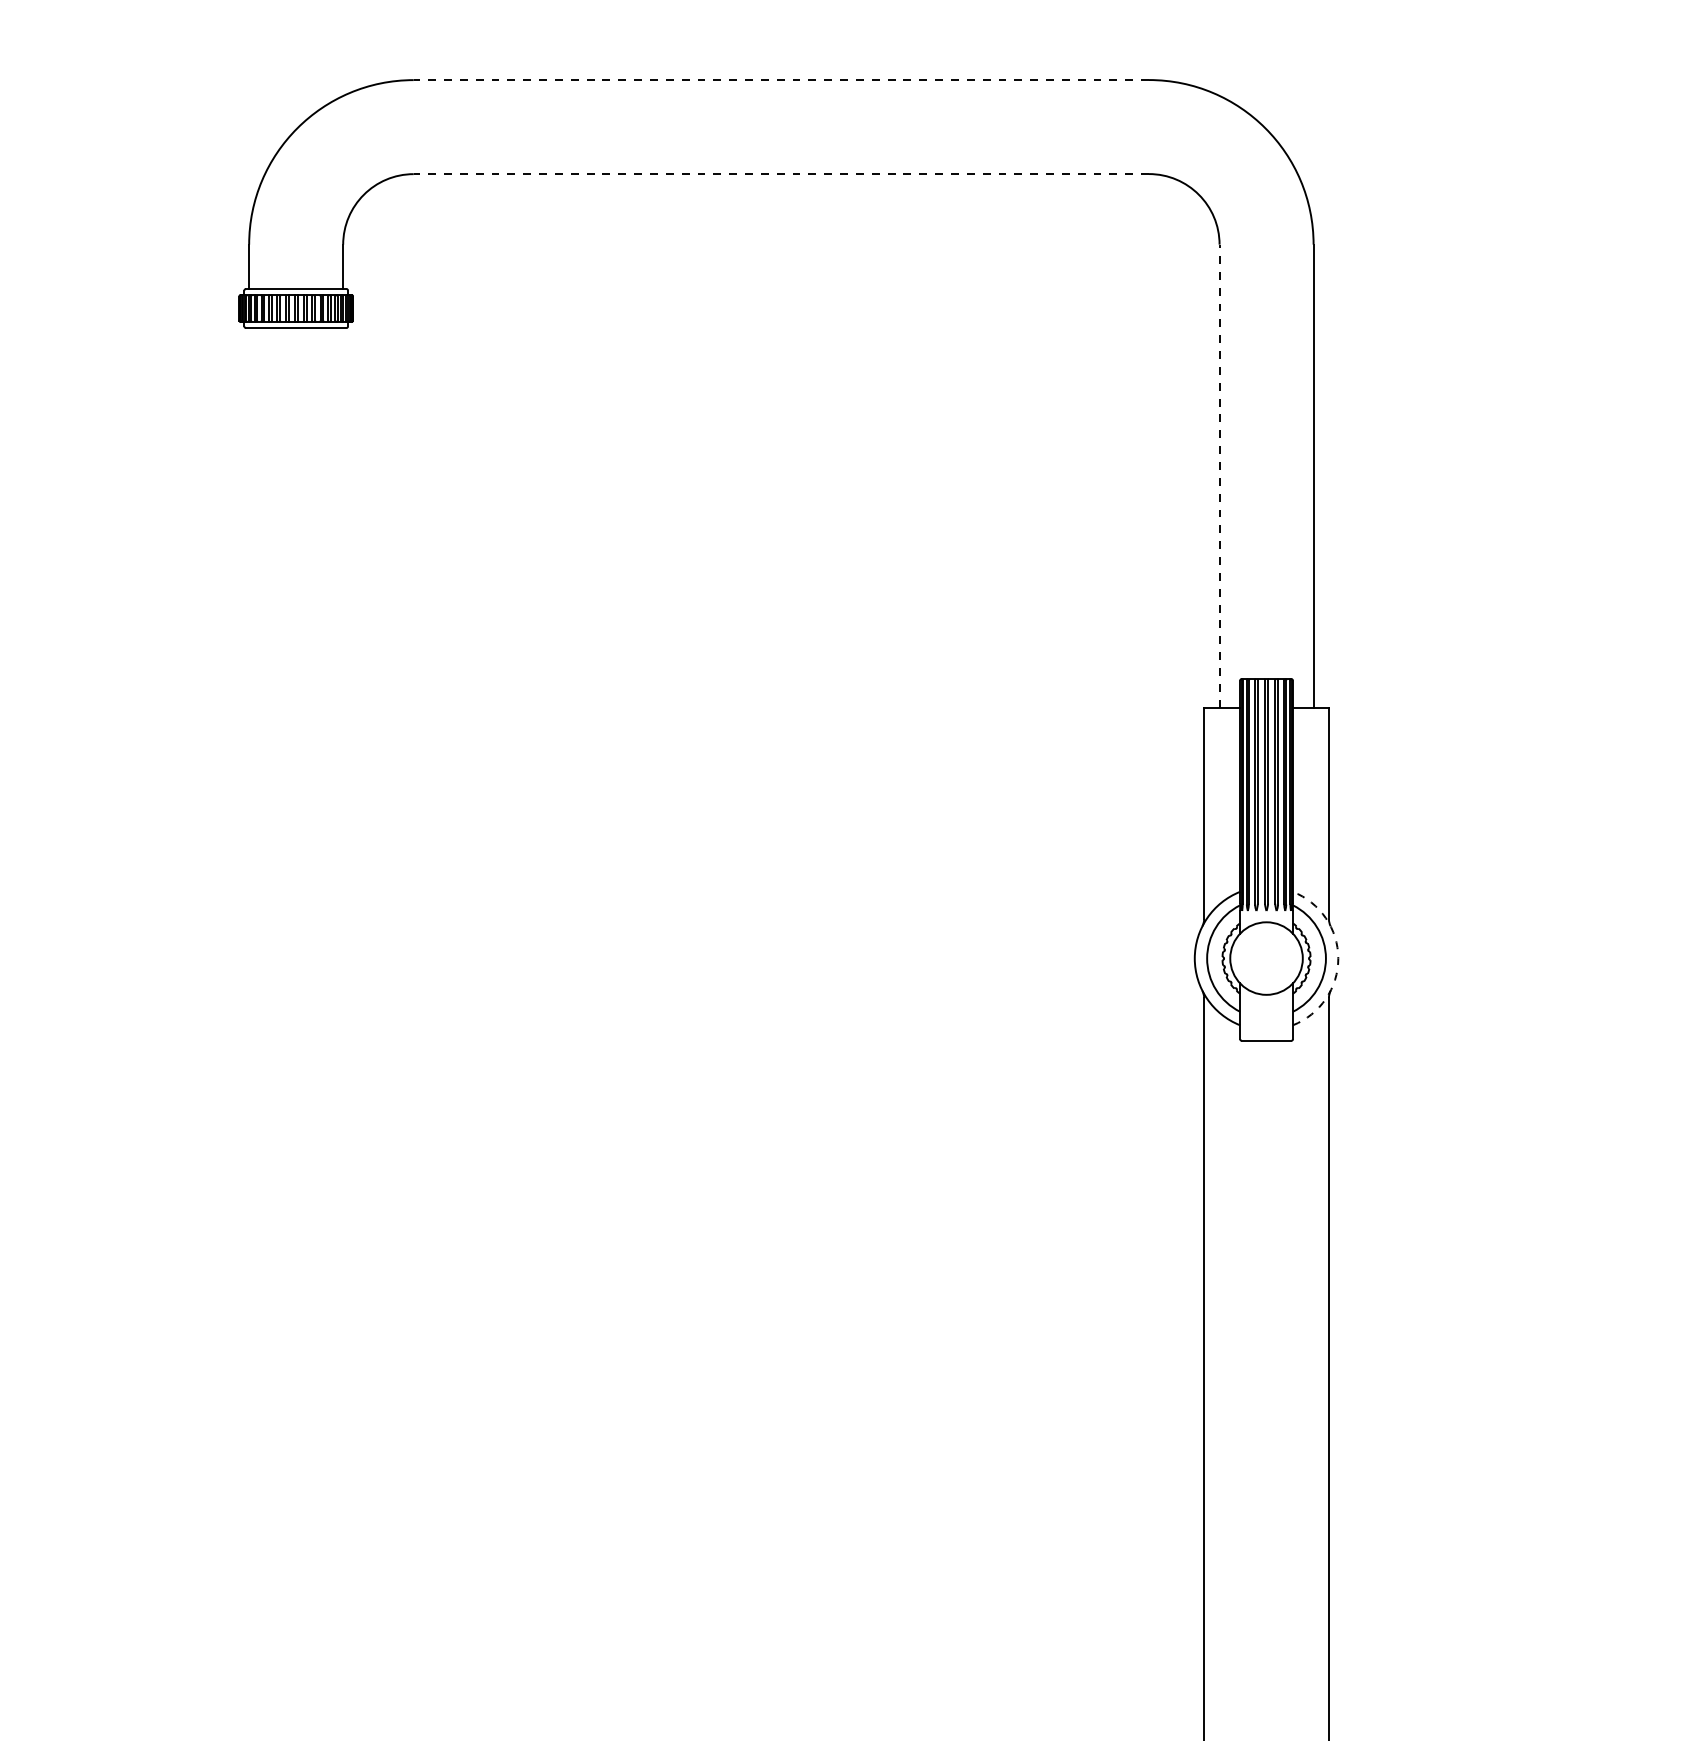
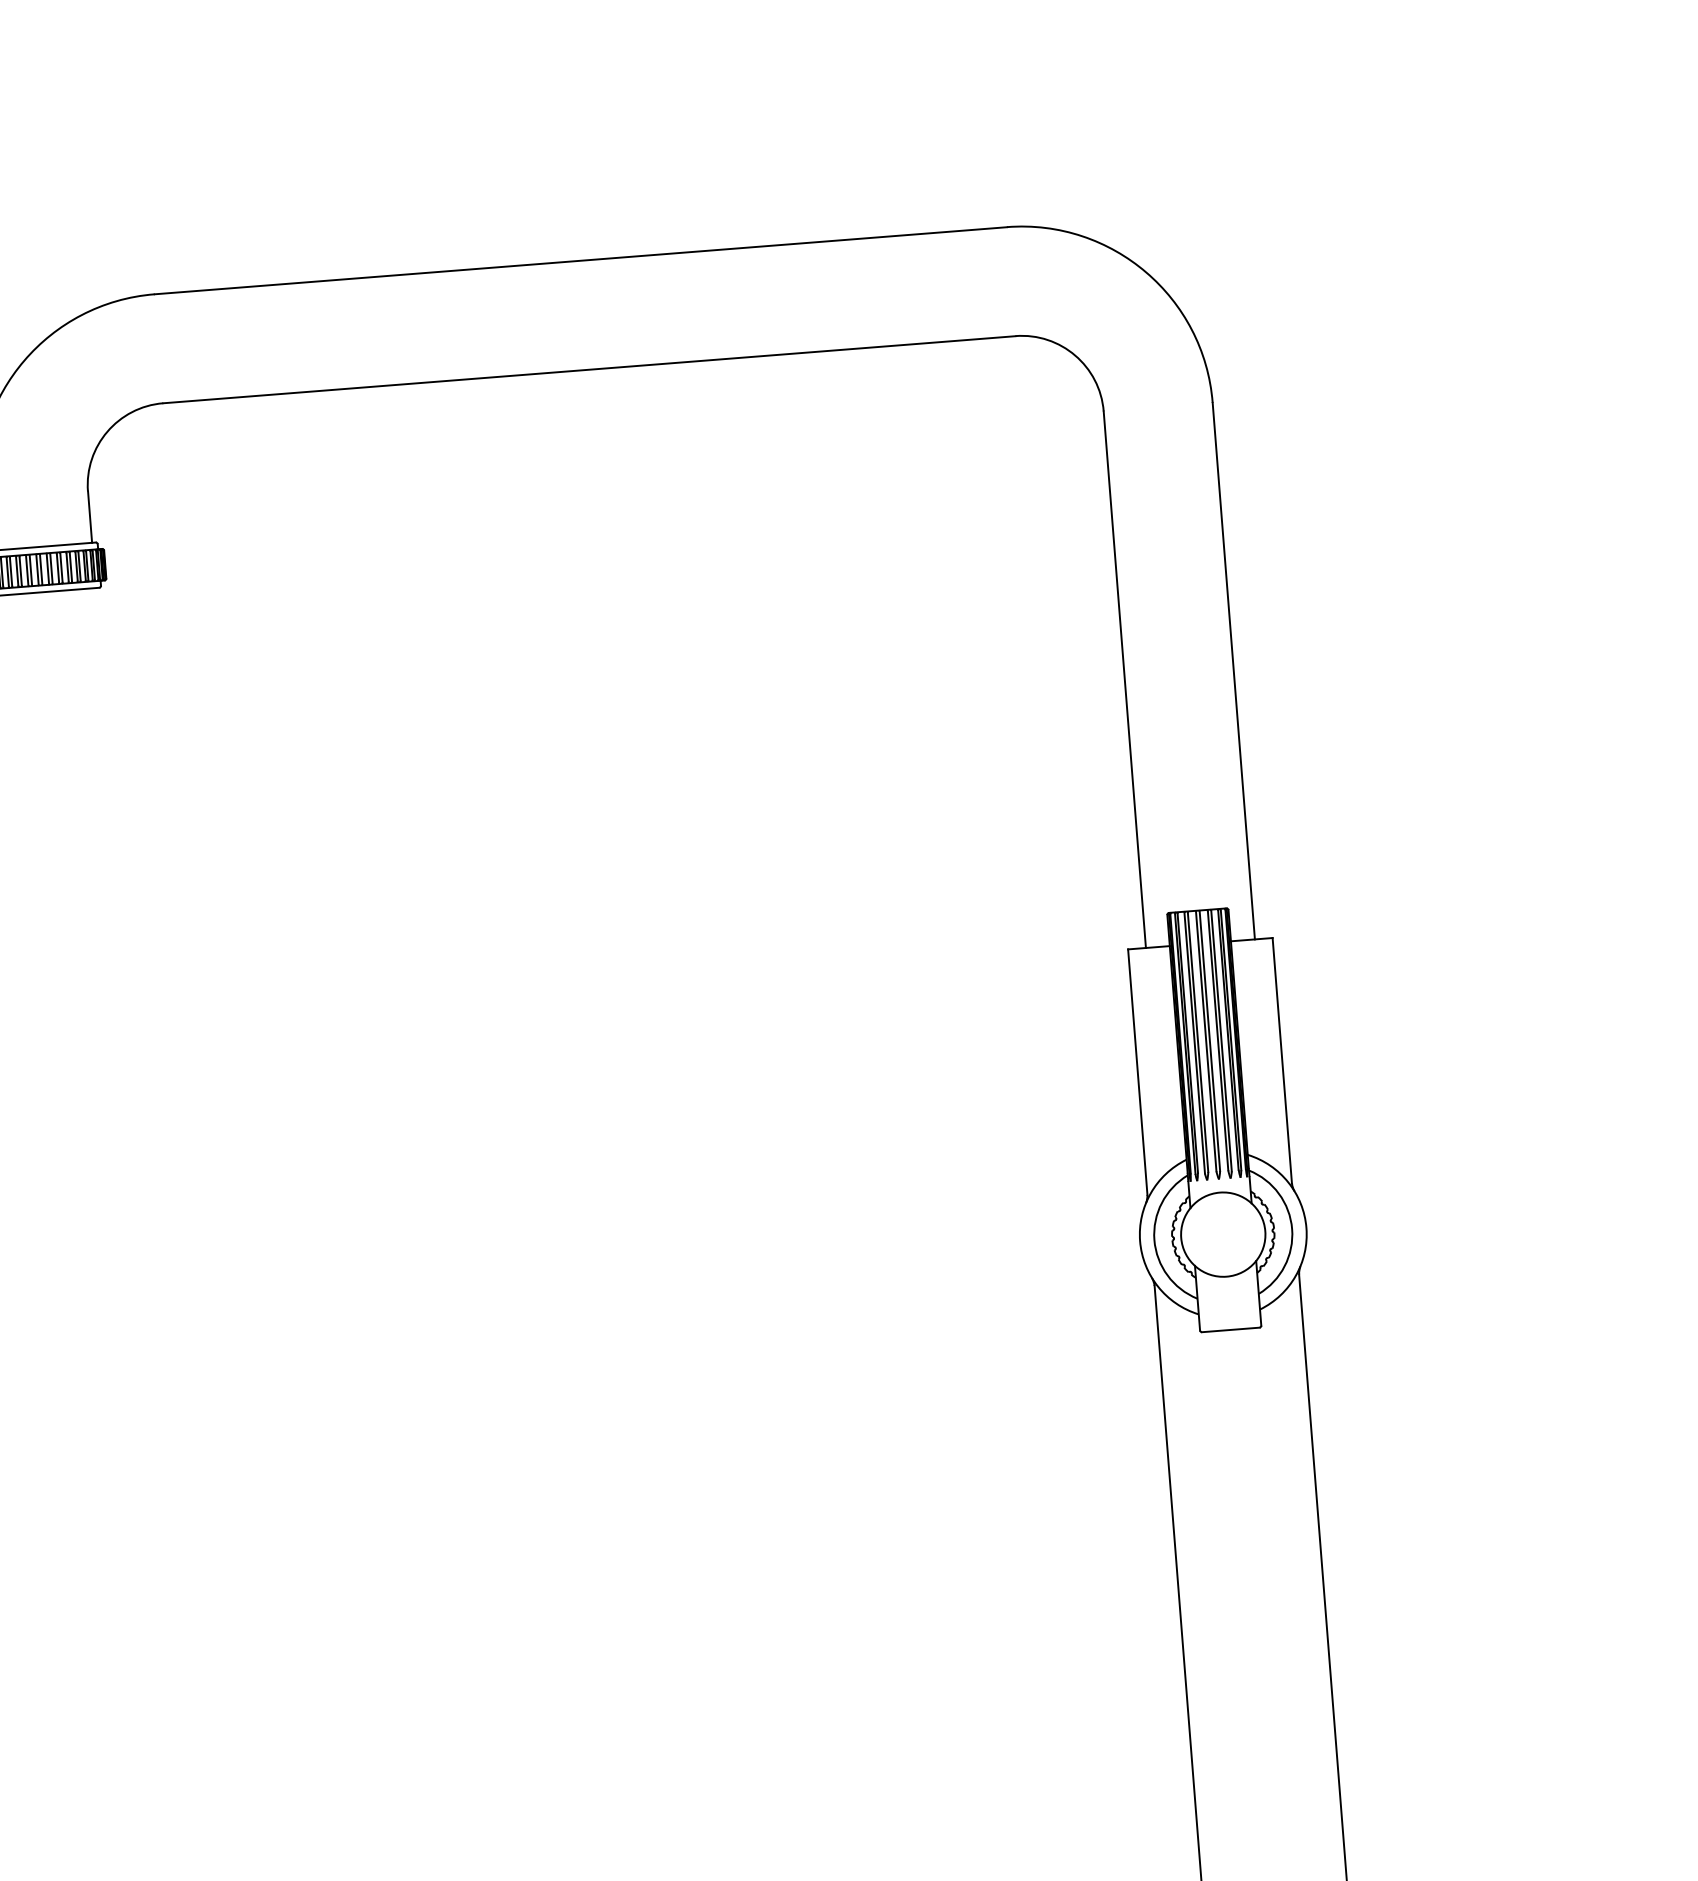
line: (781, 80) -> (581, 261), dashed -> solid
line: (781, 174) -> (589, 370), dashed -> solid
line: (1219, 475) -> (1124, 679), dashed -> solid
arc: (1338, 958) -> (1306, 1227), dashed -> solid

